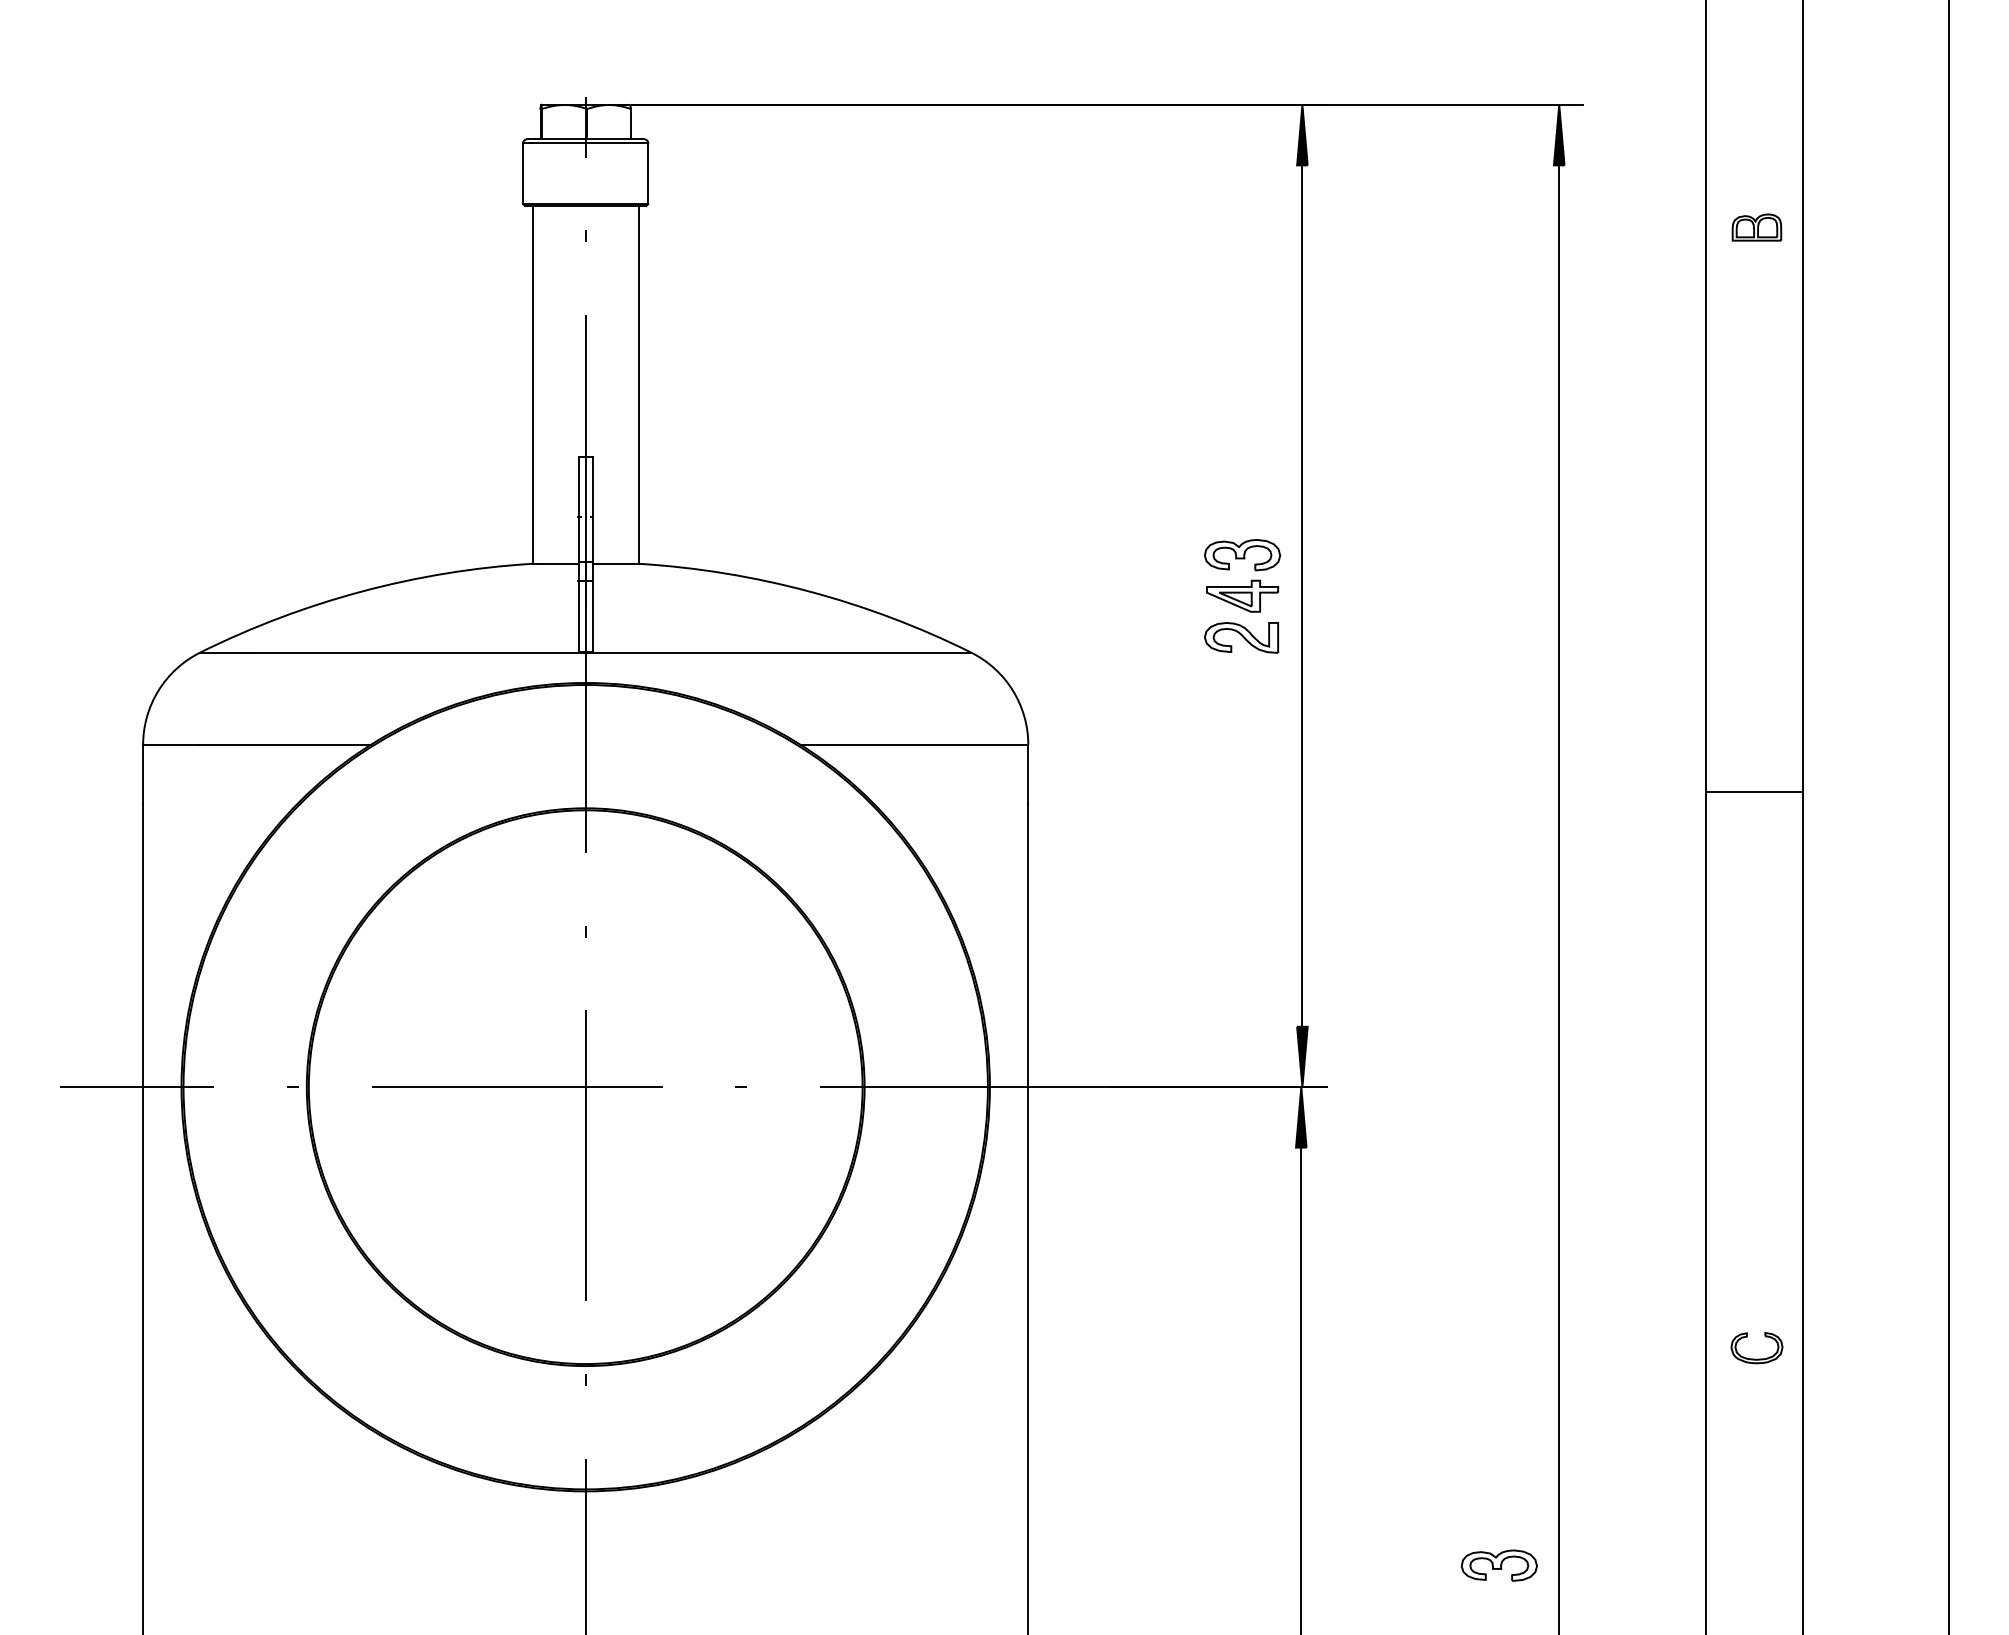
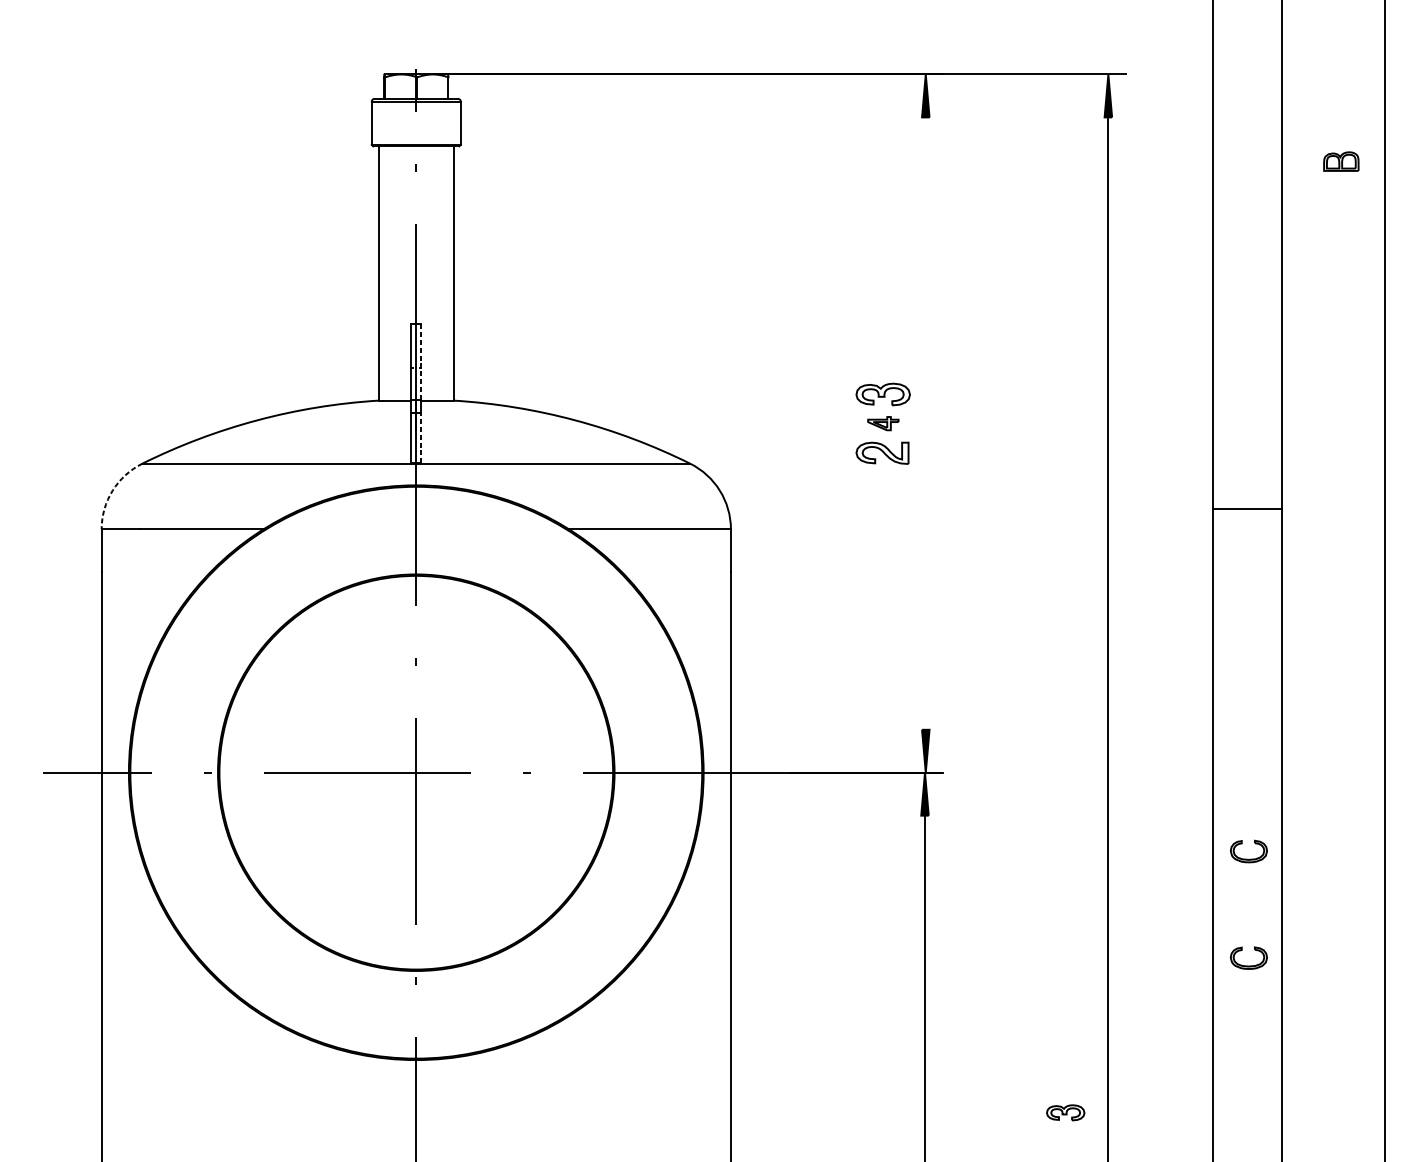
part: (1756, 227) -> (1341, 161), moved
line: (592, 509) -> (421, 362), solid -> dashed
part: (1242, 595) -> (883, 423), size x0.6
line: (1302, 595) -> (925, 423), removed
line: (592, 616) -> (421, 438), solid -> dashed
arc: (158, 690) -> (112, 490), solid -> dashed
line: (1754, 792) -> (1247, 509), moved
part: (1756, 1208) -> (1248, 858), added
part: (1498, 1565) -> (1065, 1112), size x0.7

